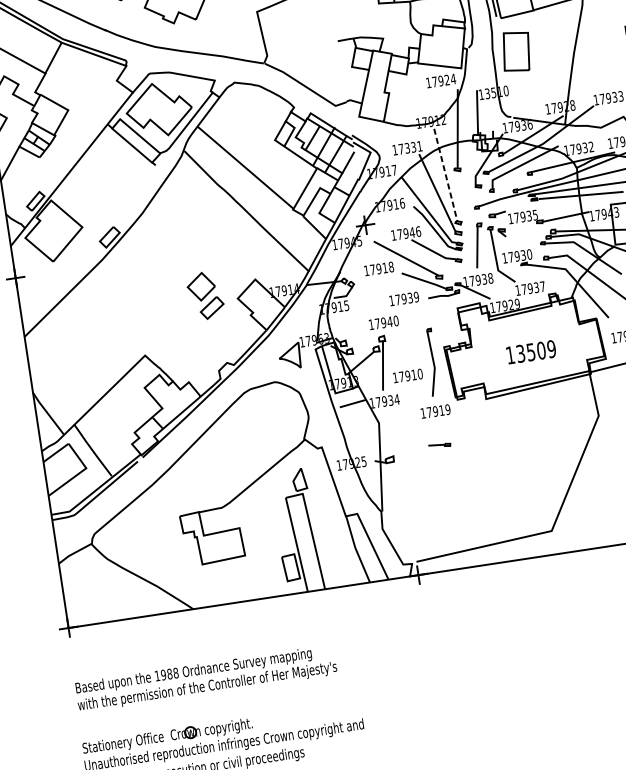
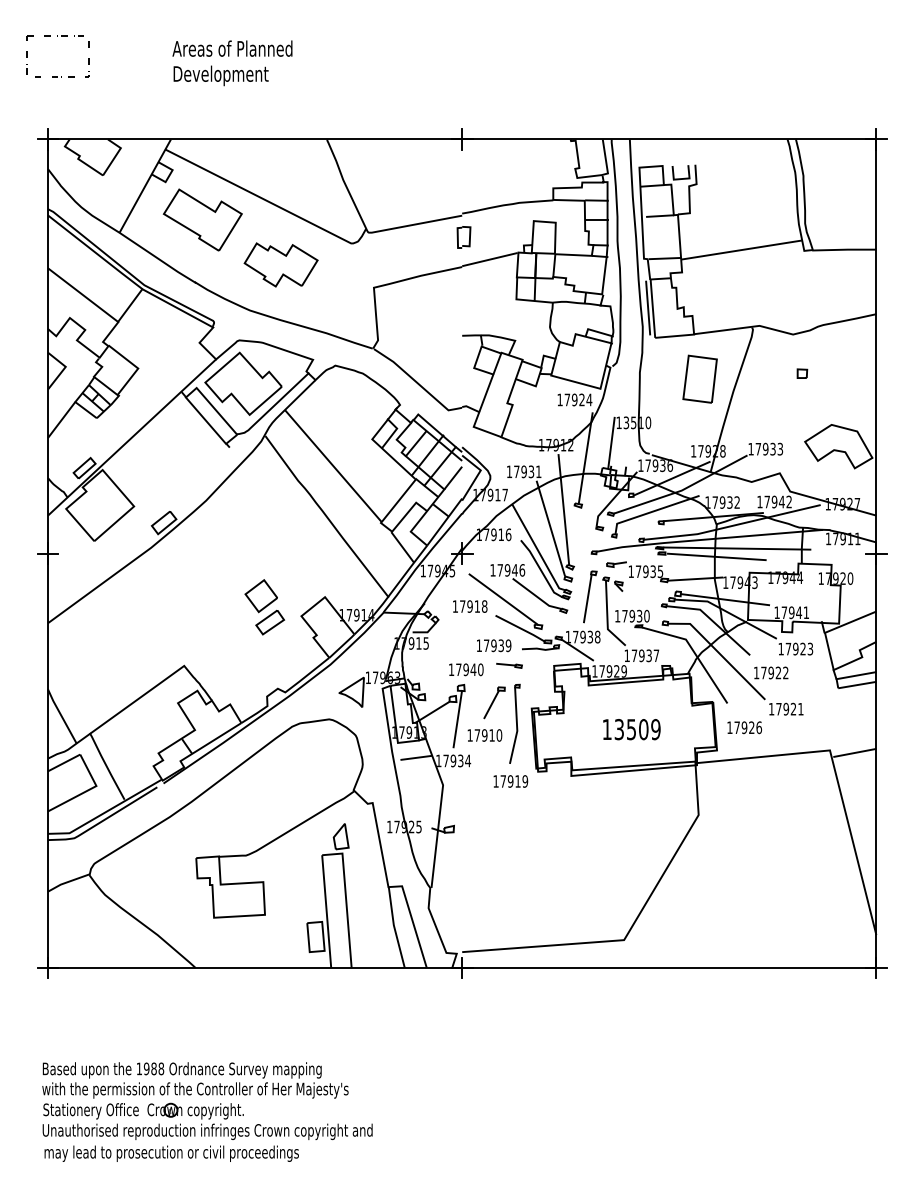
part: (515, 51) -> (699, 378), moved
text: (406, 148) -> (523, 471), 17331 -> 17931
line: (445, 175) -> (563, 509), dashed -> solid
part: (411, 346) -> (494, 702), added
part: (439, 445) -> (509, 665), moved
text: (206, 678) -> (195, 1080), moved

